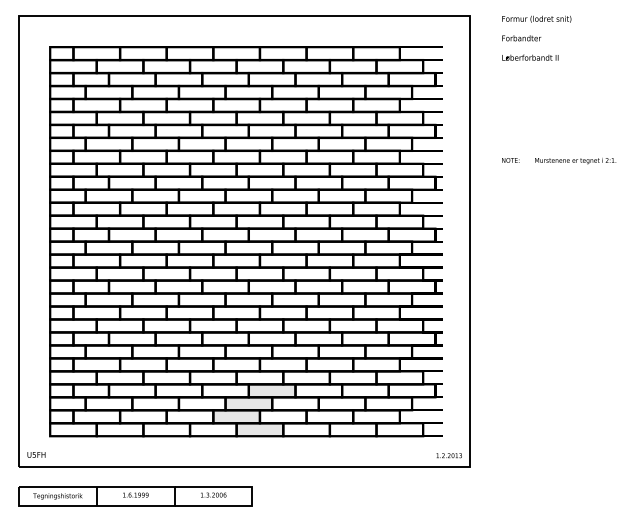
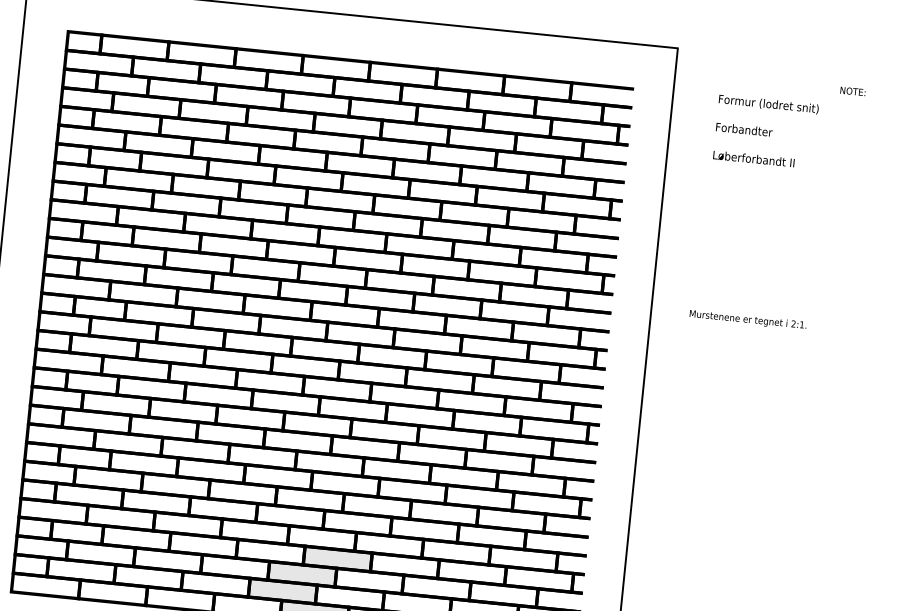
text: (536, 37) -> (765, 130), moved
text: (510, 160) -> (852, 91), moved
text: (575, 161) -> (747, 320), moved

